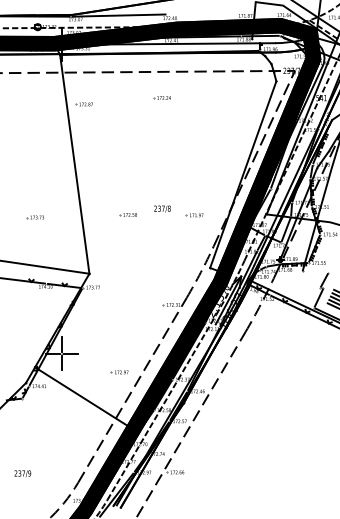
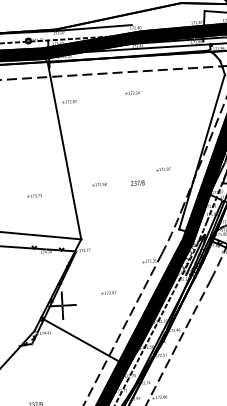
part: (127, 214) -> (98, 184), moved
part: (194, 215) -> (163, 169), moved
part: (119, 372) -> (108, 293), moved

